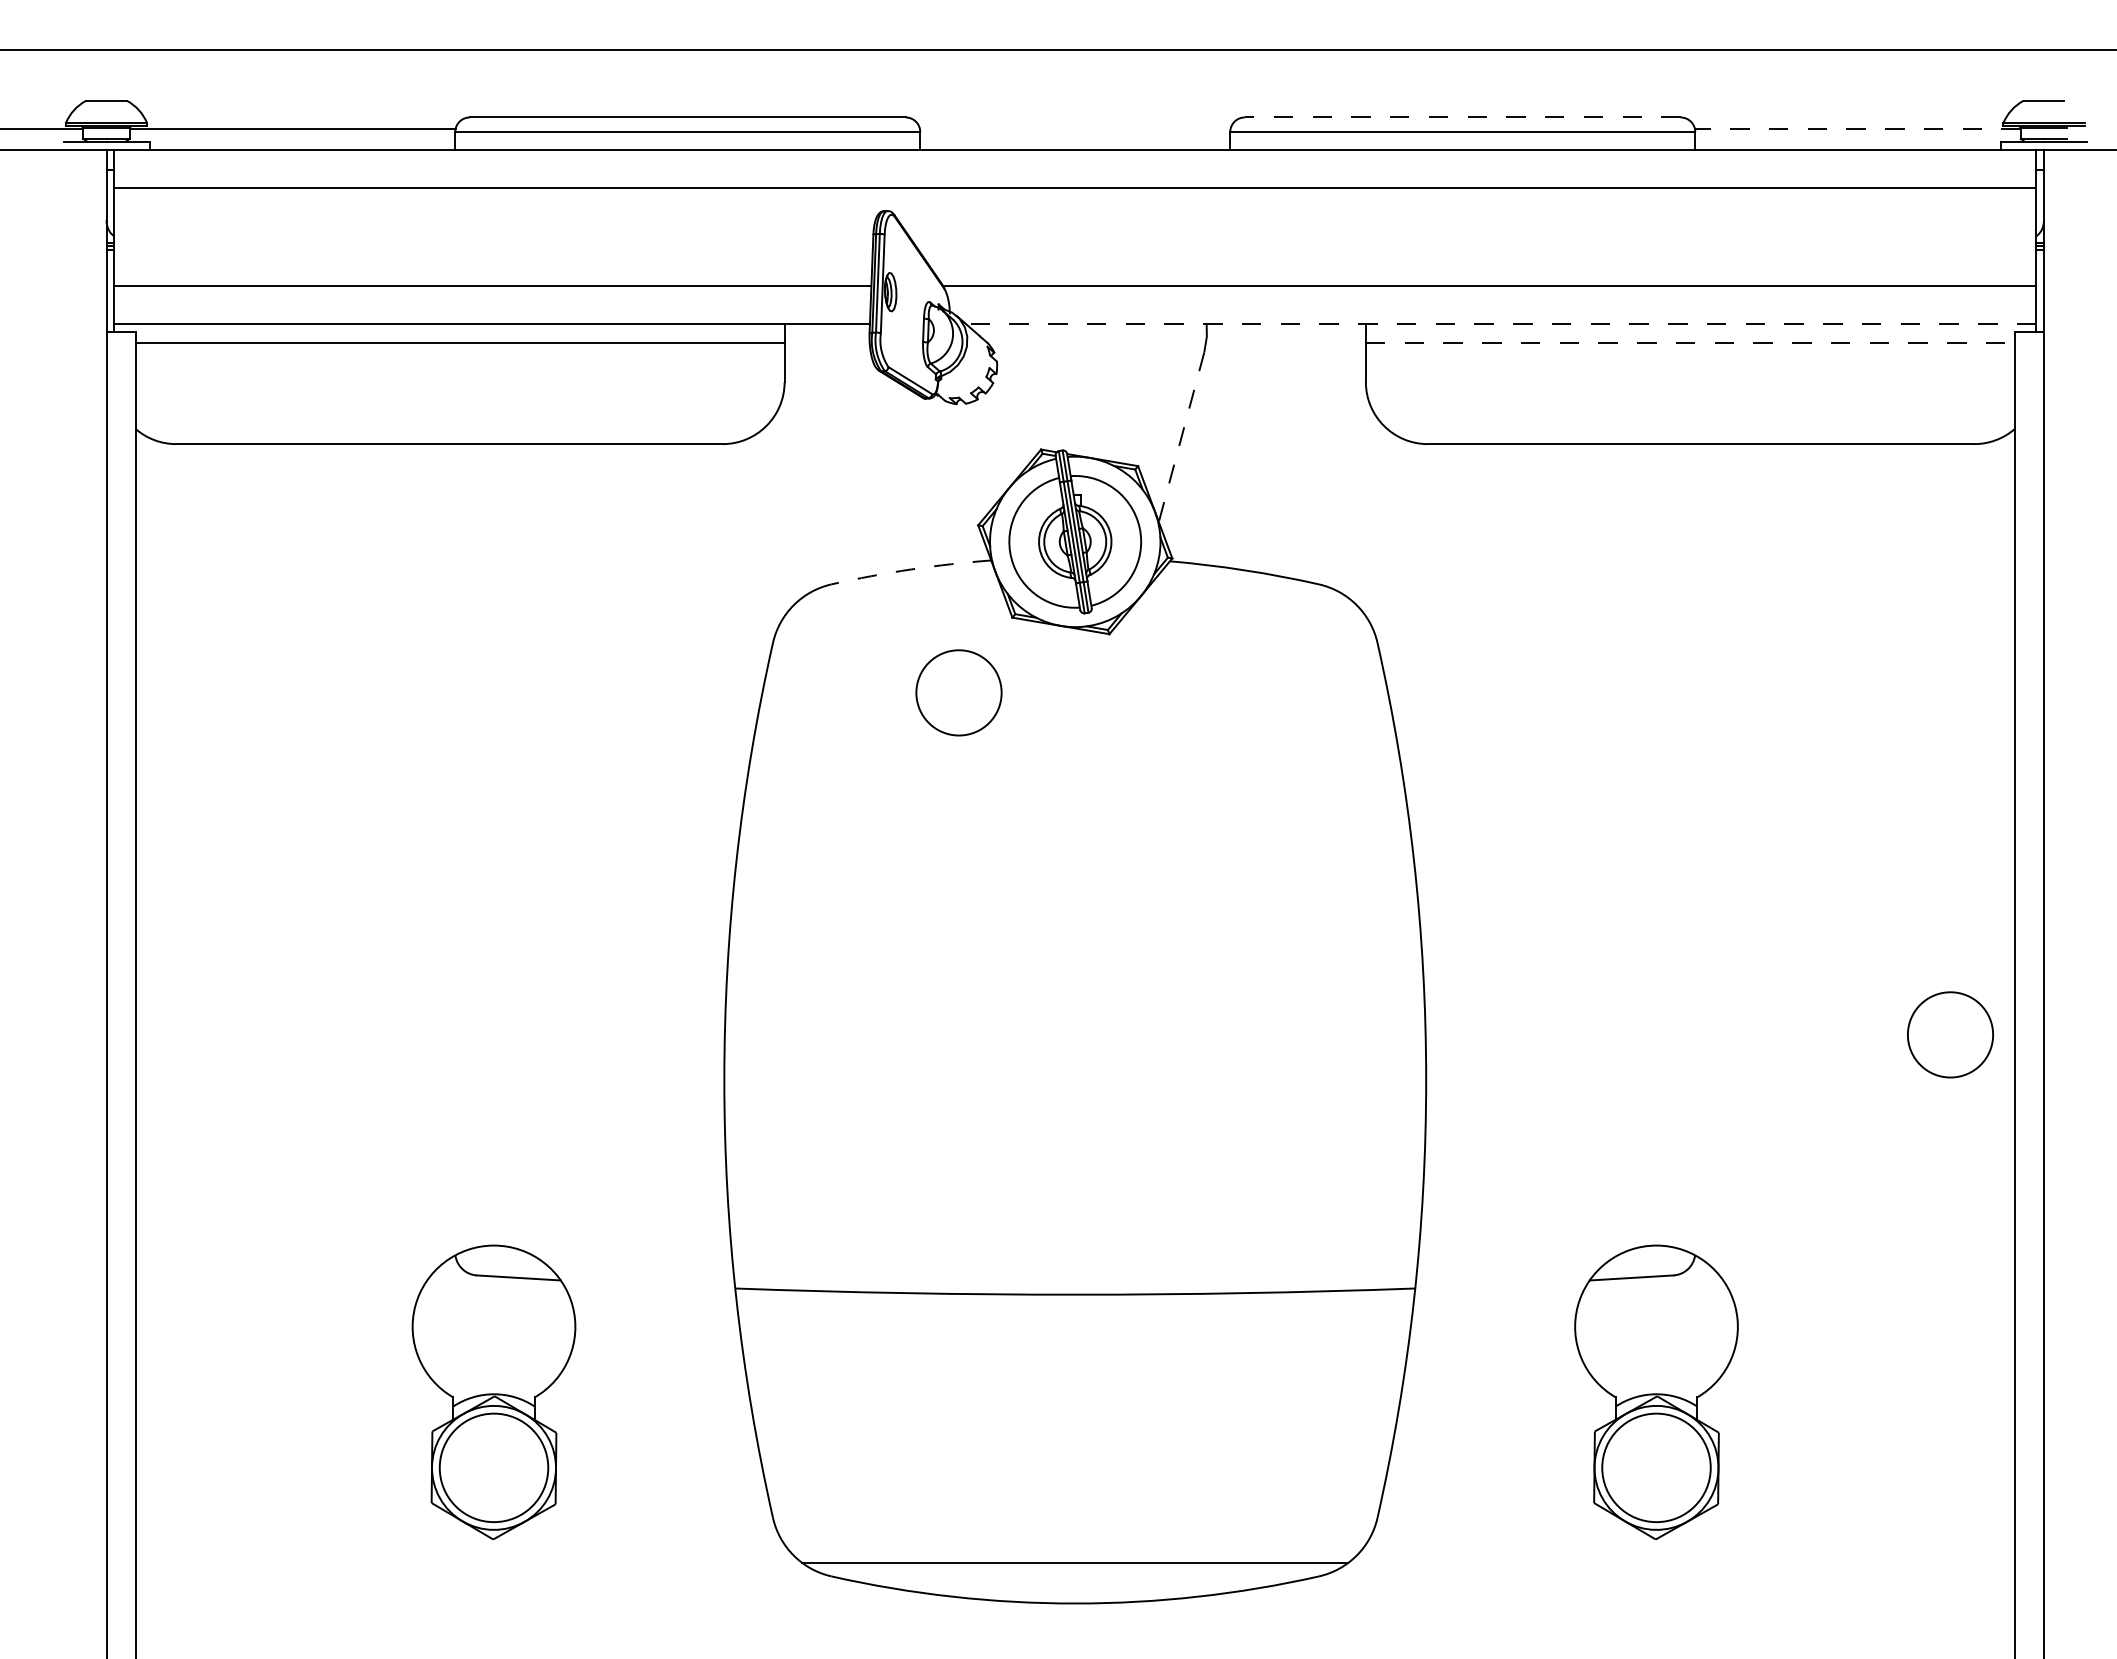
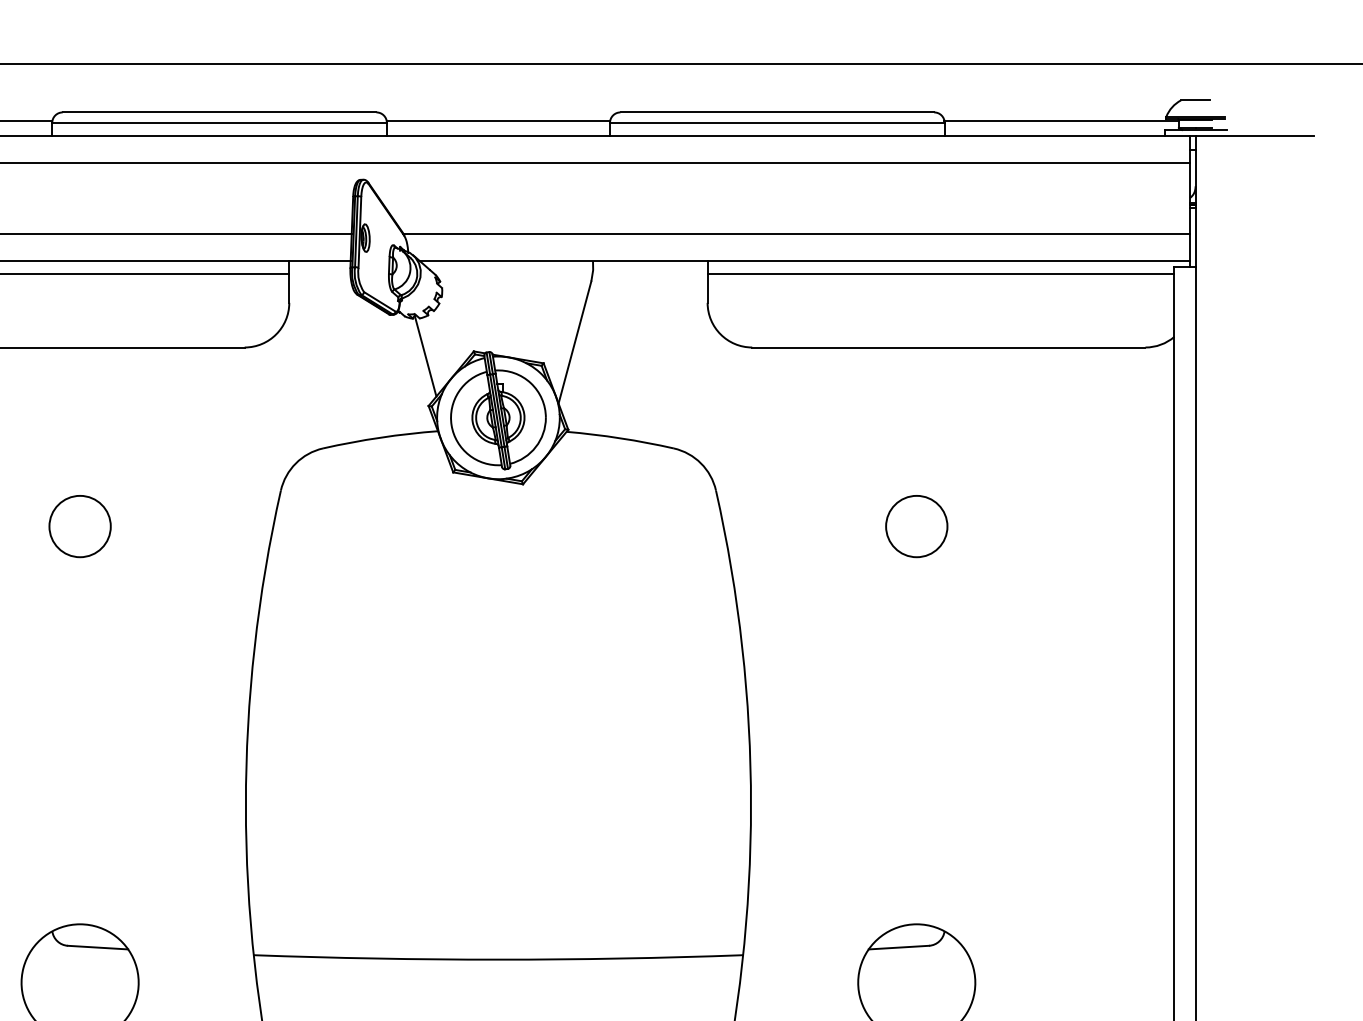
line: (1462, 117) -> (777, 112), dashed -> solid
line: (1074, 129) -> (497, 121), added
line: (1857, 129) -> (1061, 121), dashed -> solid
line: (1500, 324) -> (804, 261), dashed -> solid
line: (1690, 342) -> (941, 274), dashed -> solid
line: (1181, 437) -> (574, 342), dashed -> solid
line: (974, 456) -> (425, 356), added
arc: (911, 569) -> (380, 437), dashed -> solid
circle: (958, 692) -> (79, 526), moved
circle: (1950, 1034) -> (916, 526), moved

